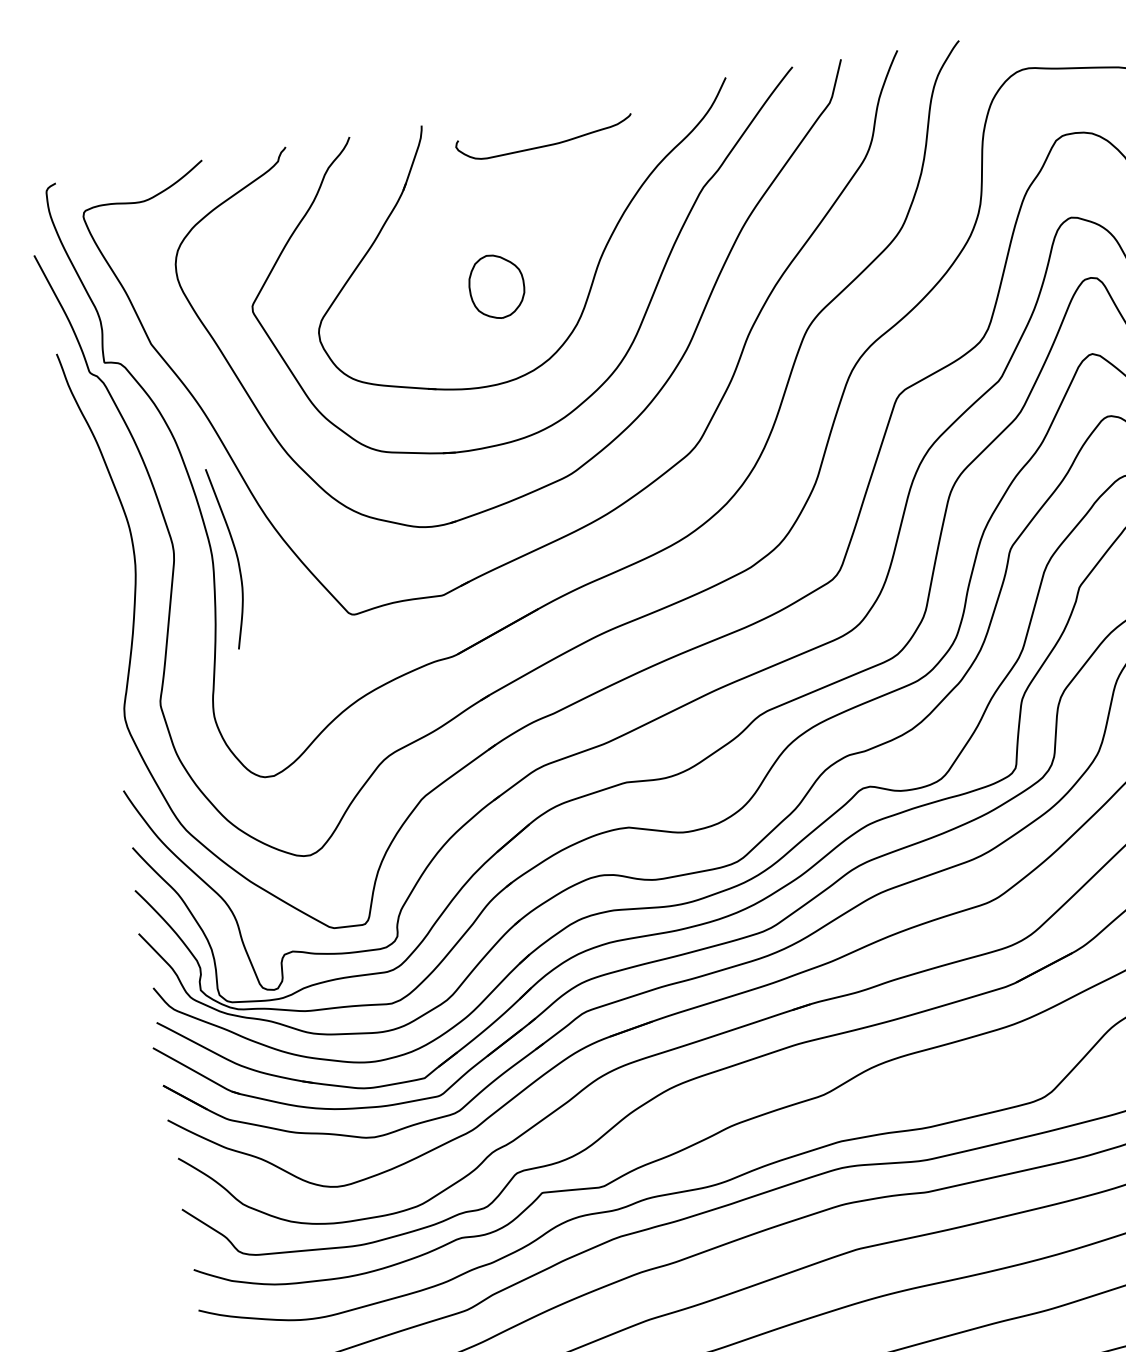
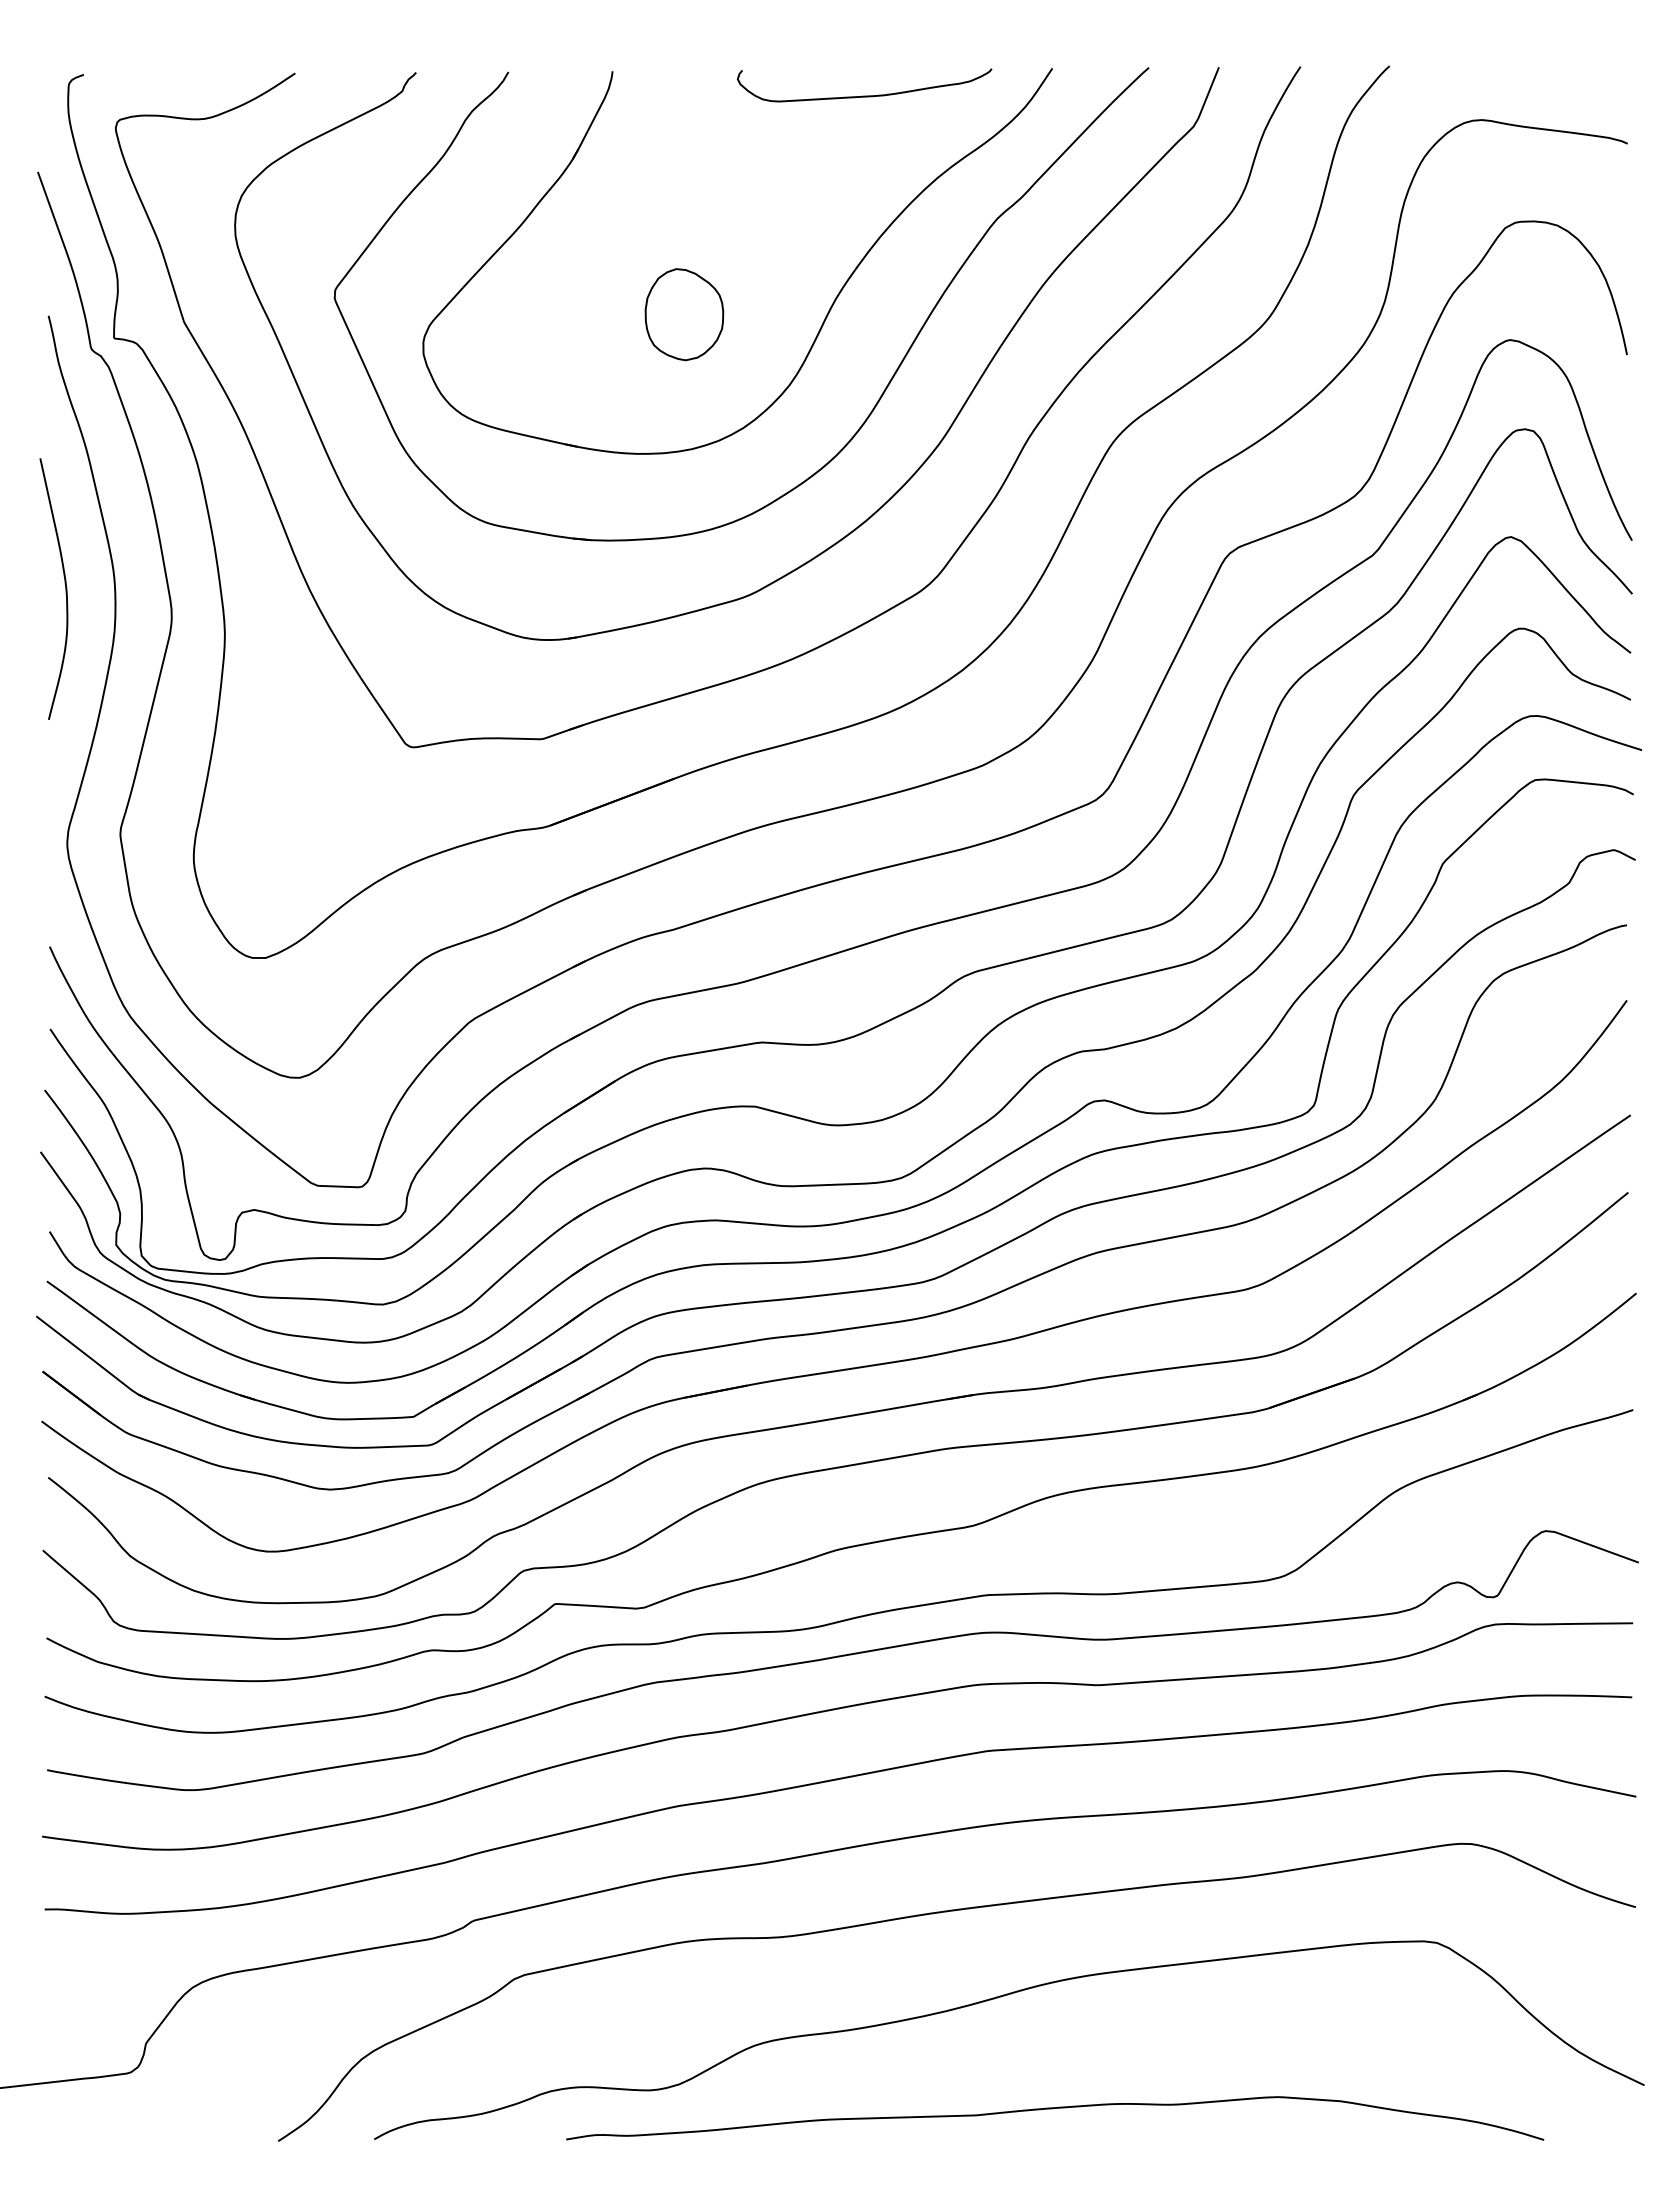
curve: (545, 145) -> (864, 95), moved
curve: (236, 556) -> (65, 588), moved

